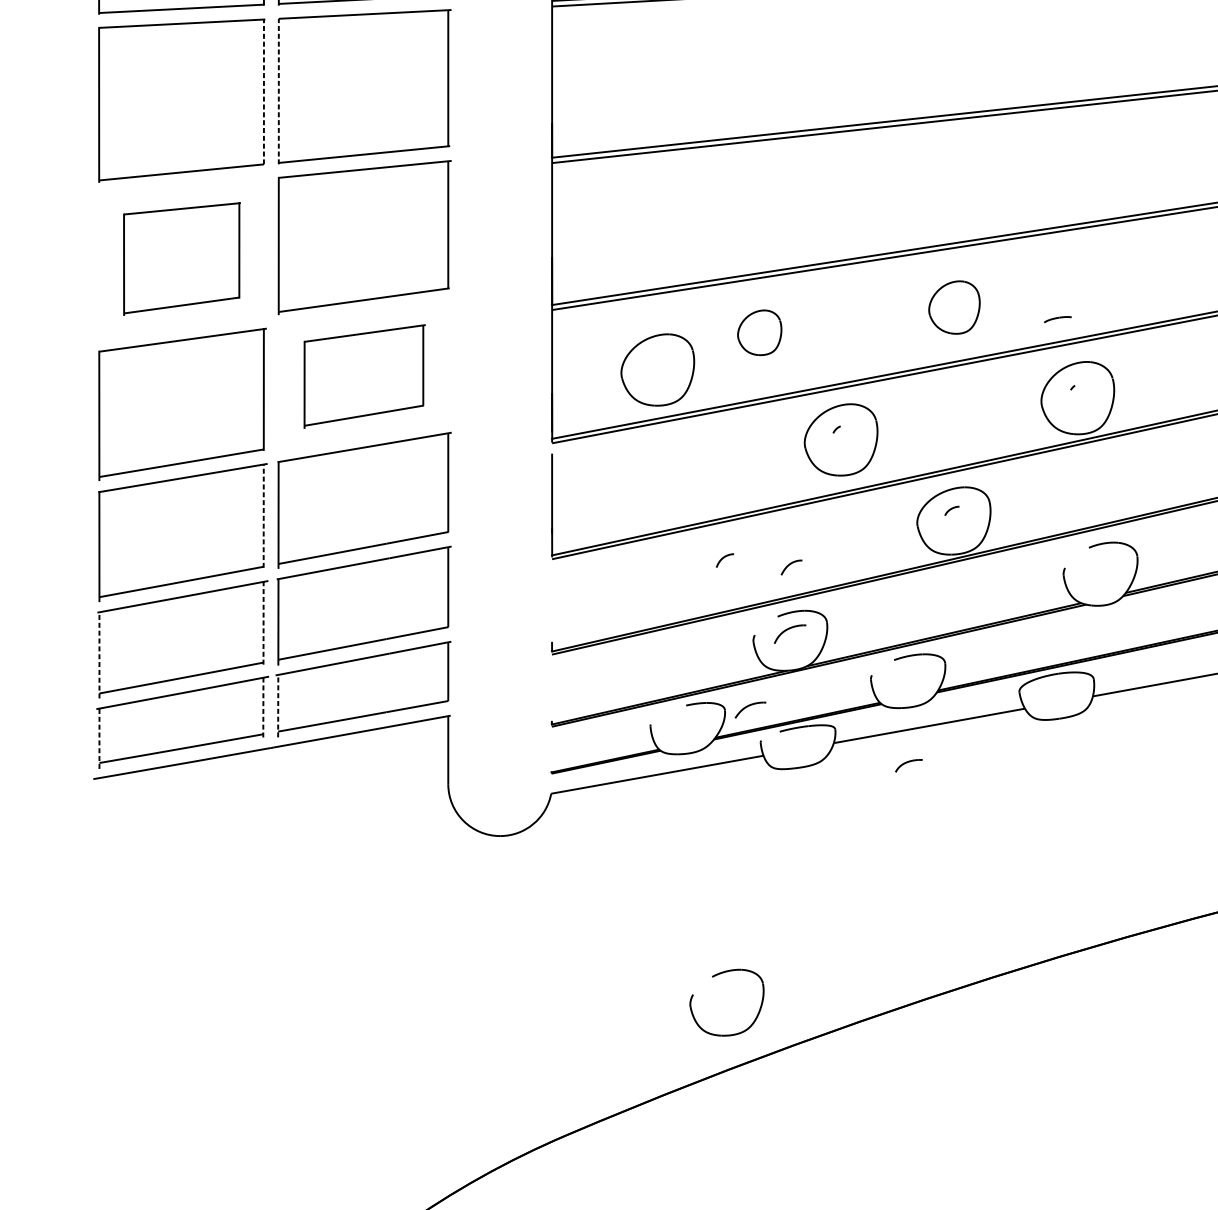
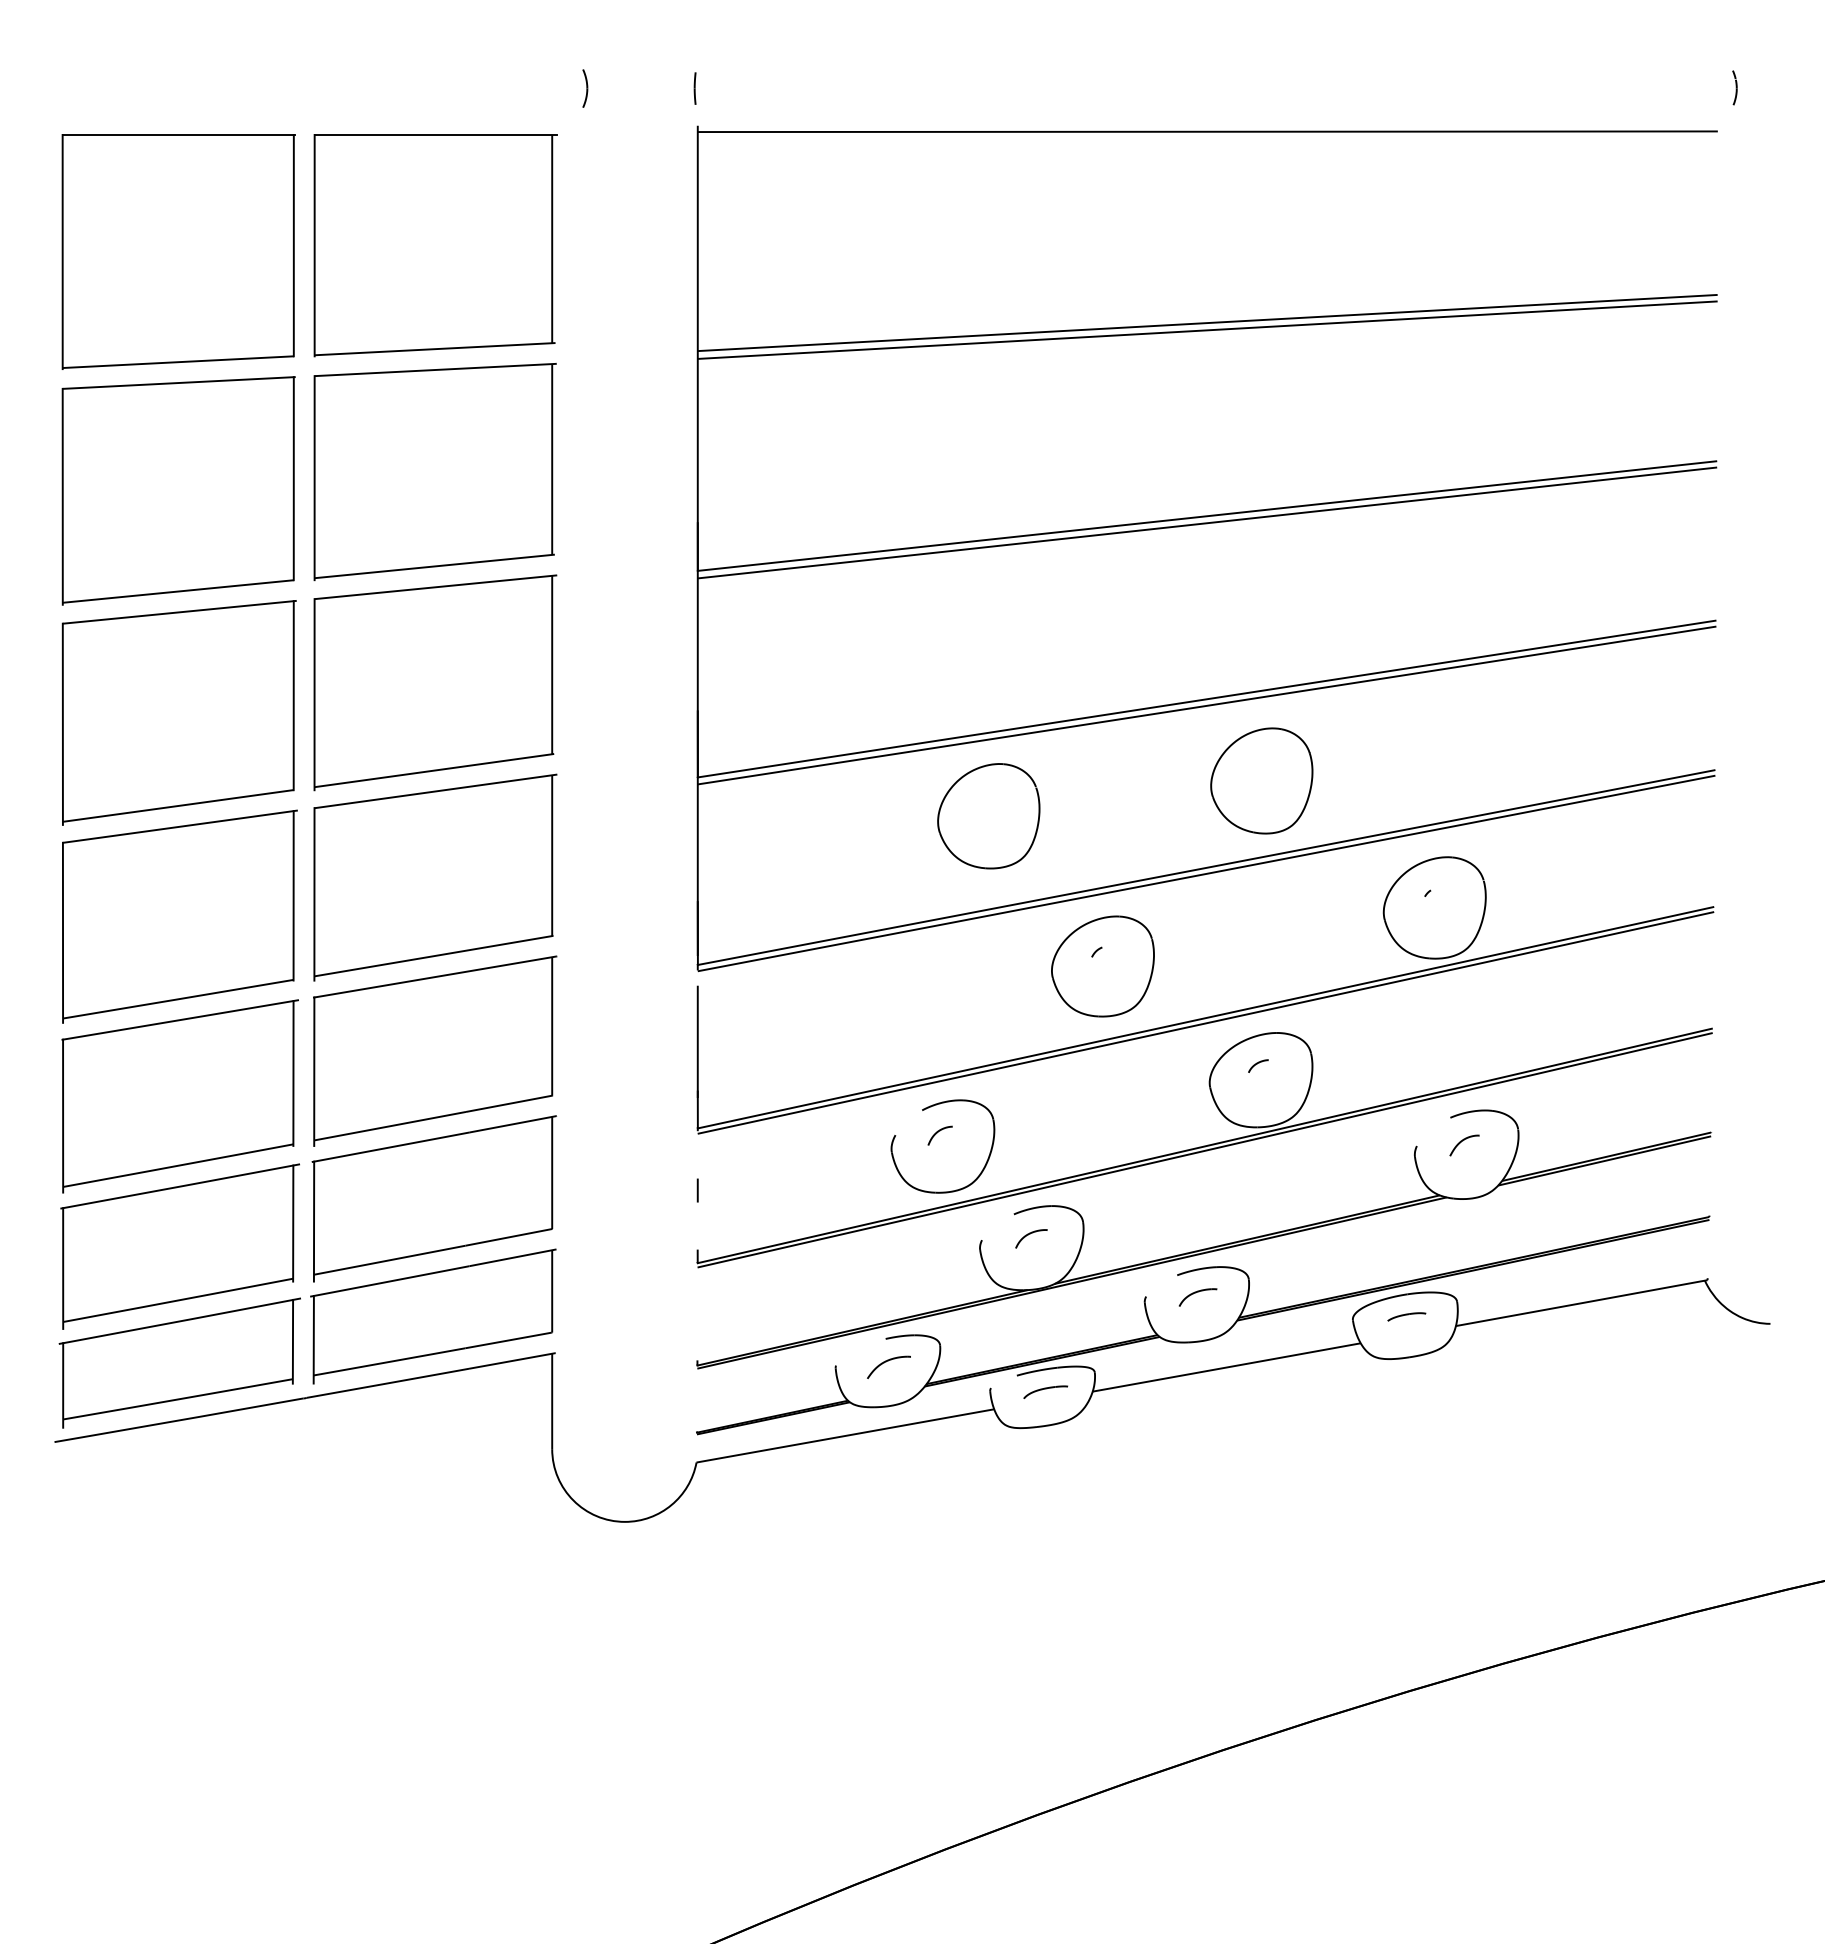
line: (263, 91) -> (293, 478), dashed -> solid
line: (278, 91) -> (314, 477), dashed -> solid
part: (181, 258) -> (178, 712), size x1.43
part: (954, 307) -> (1261, 780), size x1.43
part: (1057, 319) -> (1406, 1316), moved
part: (759, 332) -> (988, 816), size x1.67
part: (657, 370) -> (845, 868), removed
part: (365, 376) -> (435, 877), size x1.43
line: (263, 515) -> (293, 1072), dashed -> solid
part: (791, 567) -> (1464, 1145), moved
line: (551, 599) -> (697, 1190), added
line: (263, 623) -> (293, 1223), dashed -> solid
part: (790, 633) -> (1031, 1238), size x0.71
line: (99, 655) -> (63, 1268), dashed -> solid
line: (278, 705) -> (313, 1339), dashed -> solid
line: (263, 707) -> (292, 1341), dashed -> solid
part: (750, 709) -> (888, 1366), moved
line: (99, 738) -> (63, 1384), dashed -> solid
part: (800, 743) -> (1045, 1391), added
part: (908, 765) -> (1197, 1297), moved
part: (713, 977) -> (924, 1110), moved

